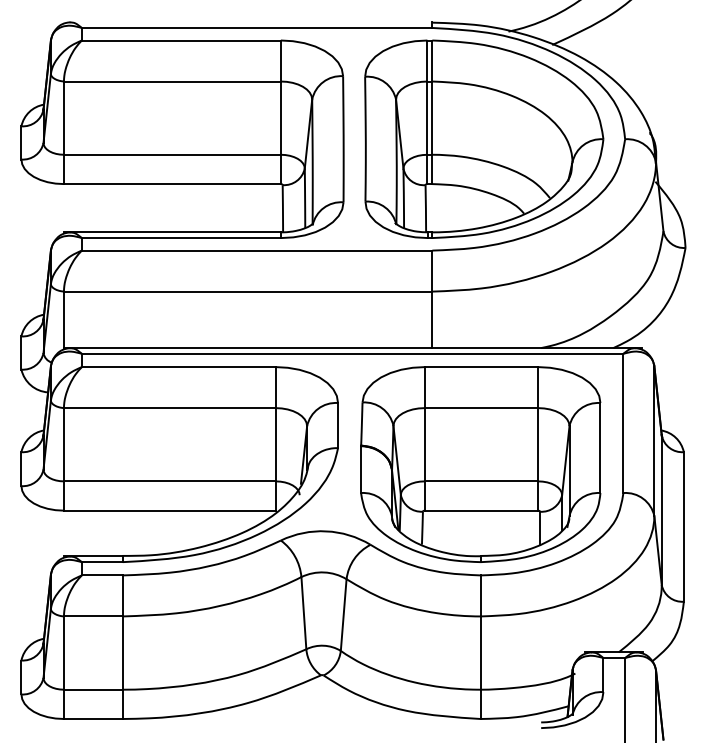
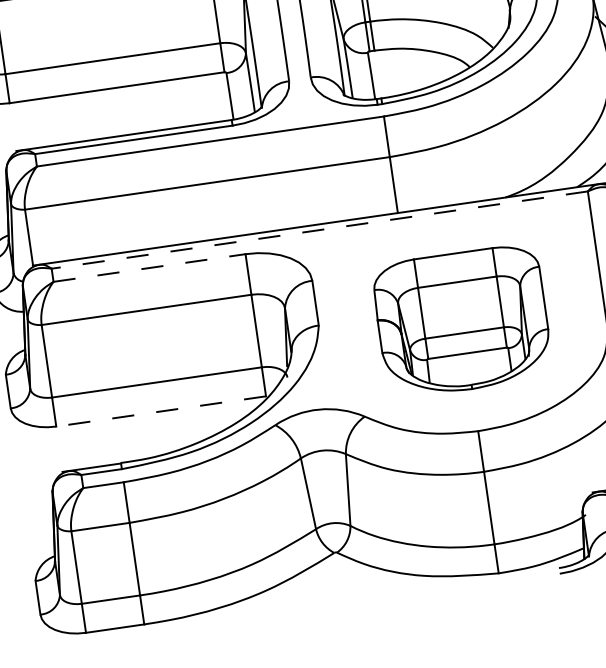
line: (352, 353) -> (319, 229), solid -> dashed
line: (178, 367) -> (149, 268), solid -> dashed
part: (480, 464) -> (462, 321), size x0.7
line: (169, 510) -> (160, 411), solid -> dashed

